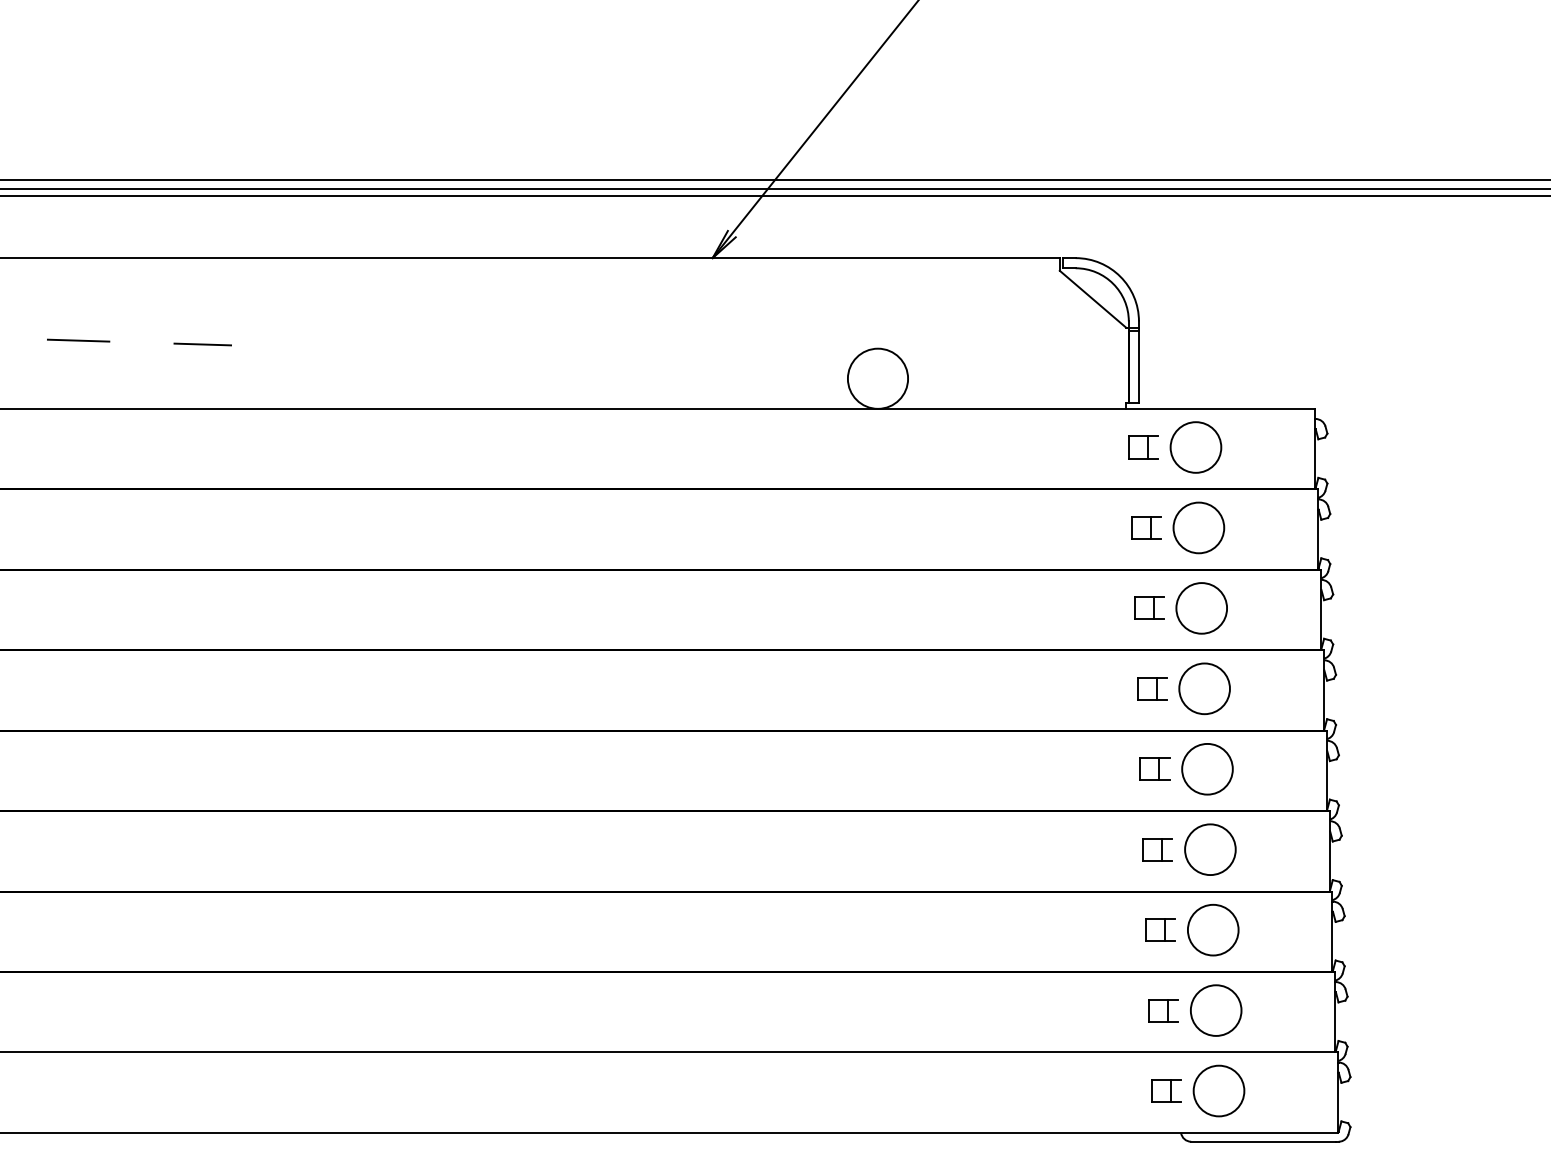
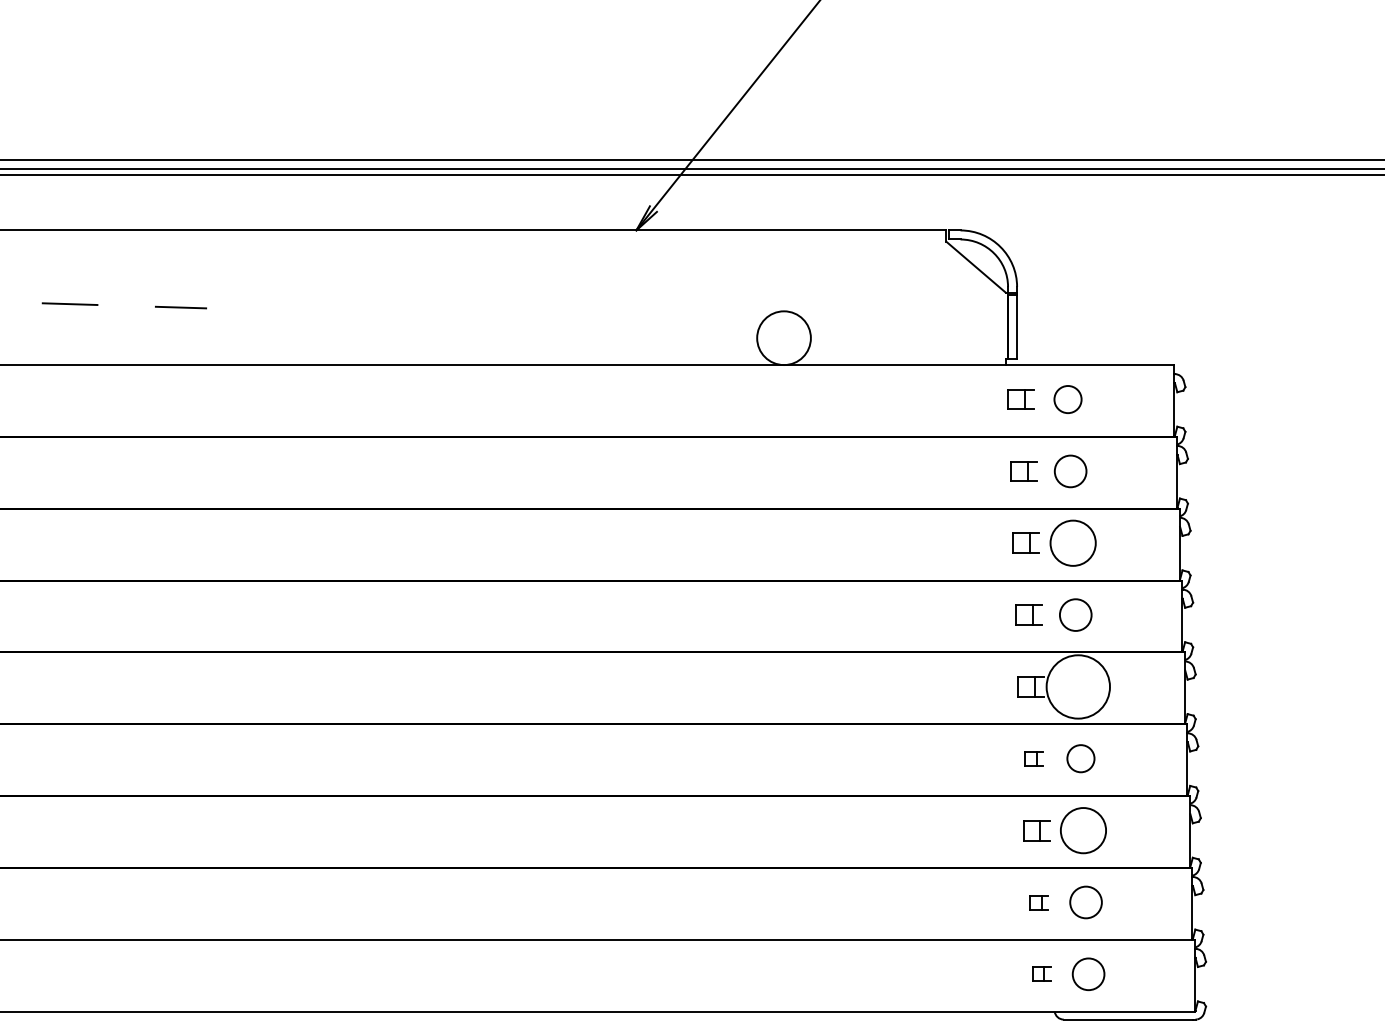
circle: (1195, 447) -> (1067, 399), size x0.6
circle: (1198, 527) -> (1070, 471), size x0.7
circle: (1204, 688) -> (1075, 614), size x0.7
circle: (1207, 768) -> (1078, 686), size x1.4
part: (1157, 849) -> (1033, 758), size x0.7
circle: (1210, 849) -> (1080, 758), size x0.6
part: (1163, 1010) -> (1039, 902), size x0.7
circle: (1215, 1010) -> (1085, 902), size x0.7
part: (1166, 1090) -> (1041, 973), size x0.7
circle: (1218, 1090) -> (1088, 973), size x0.7

